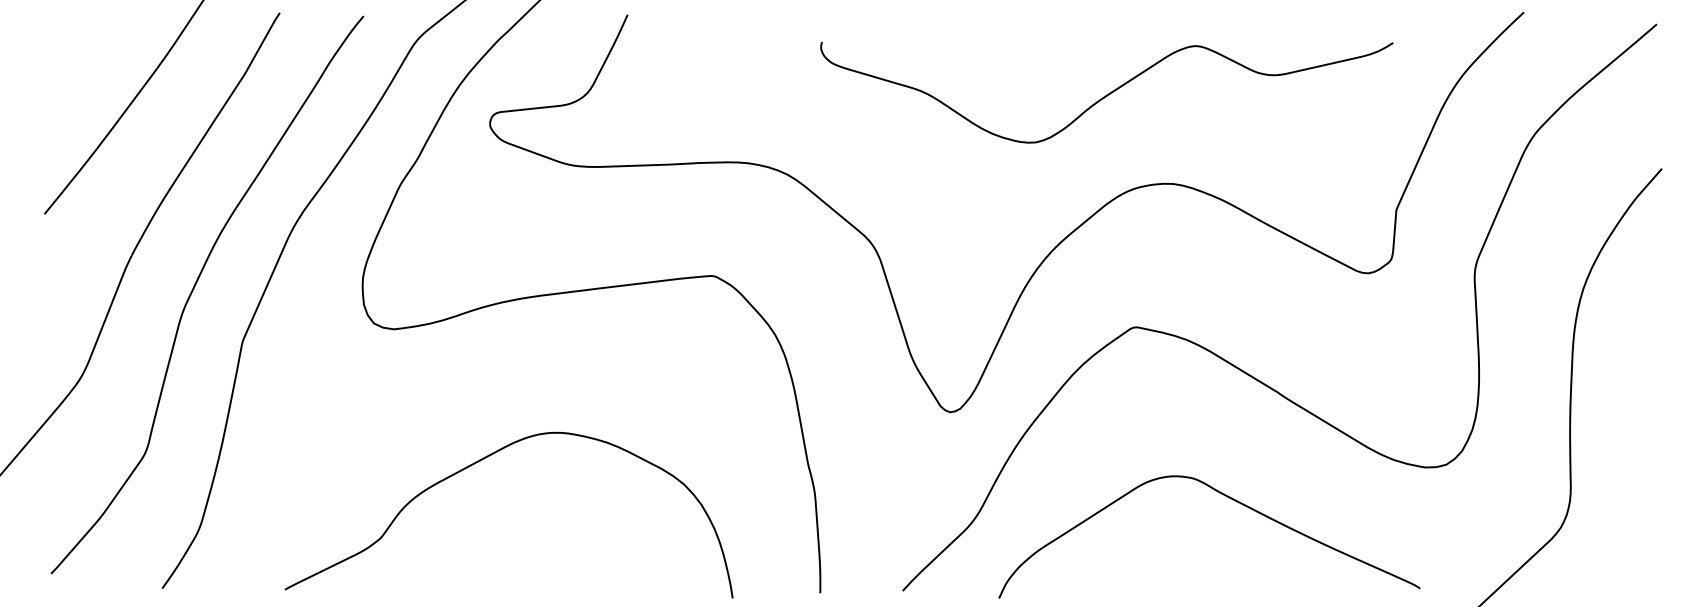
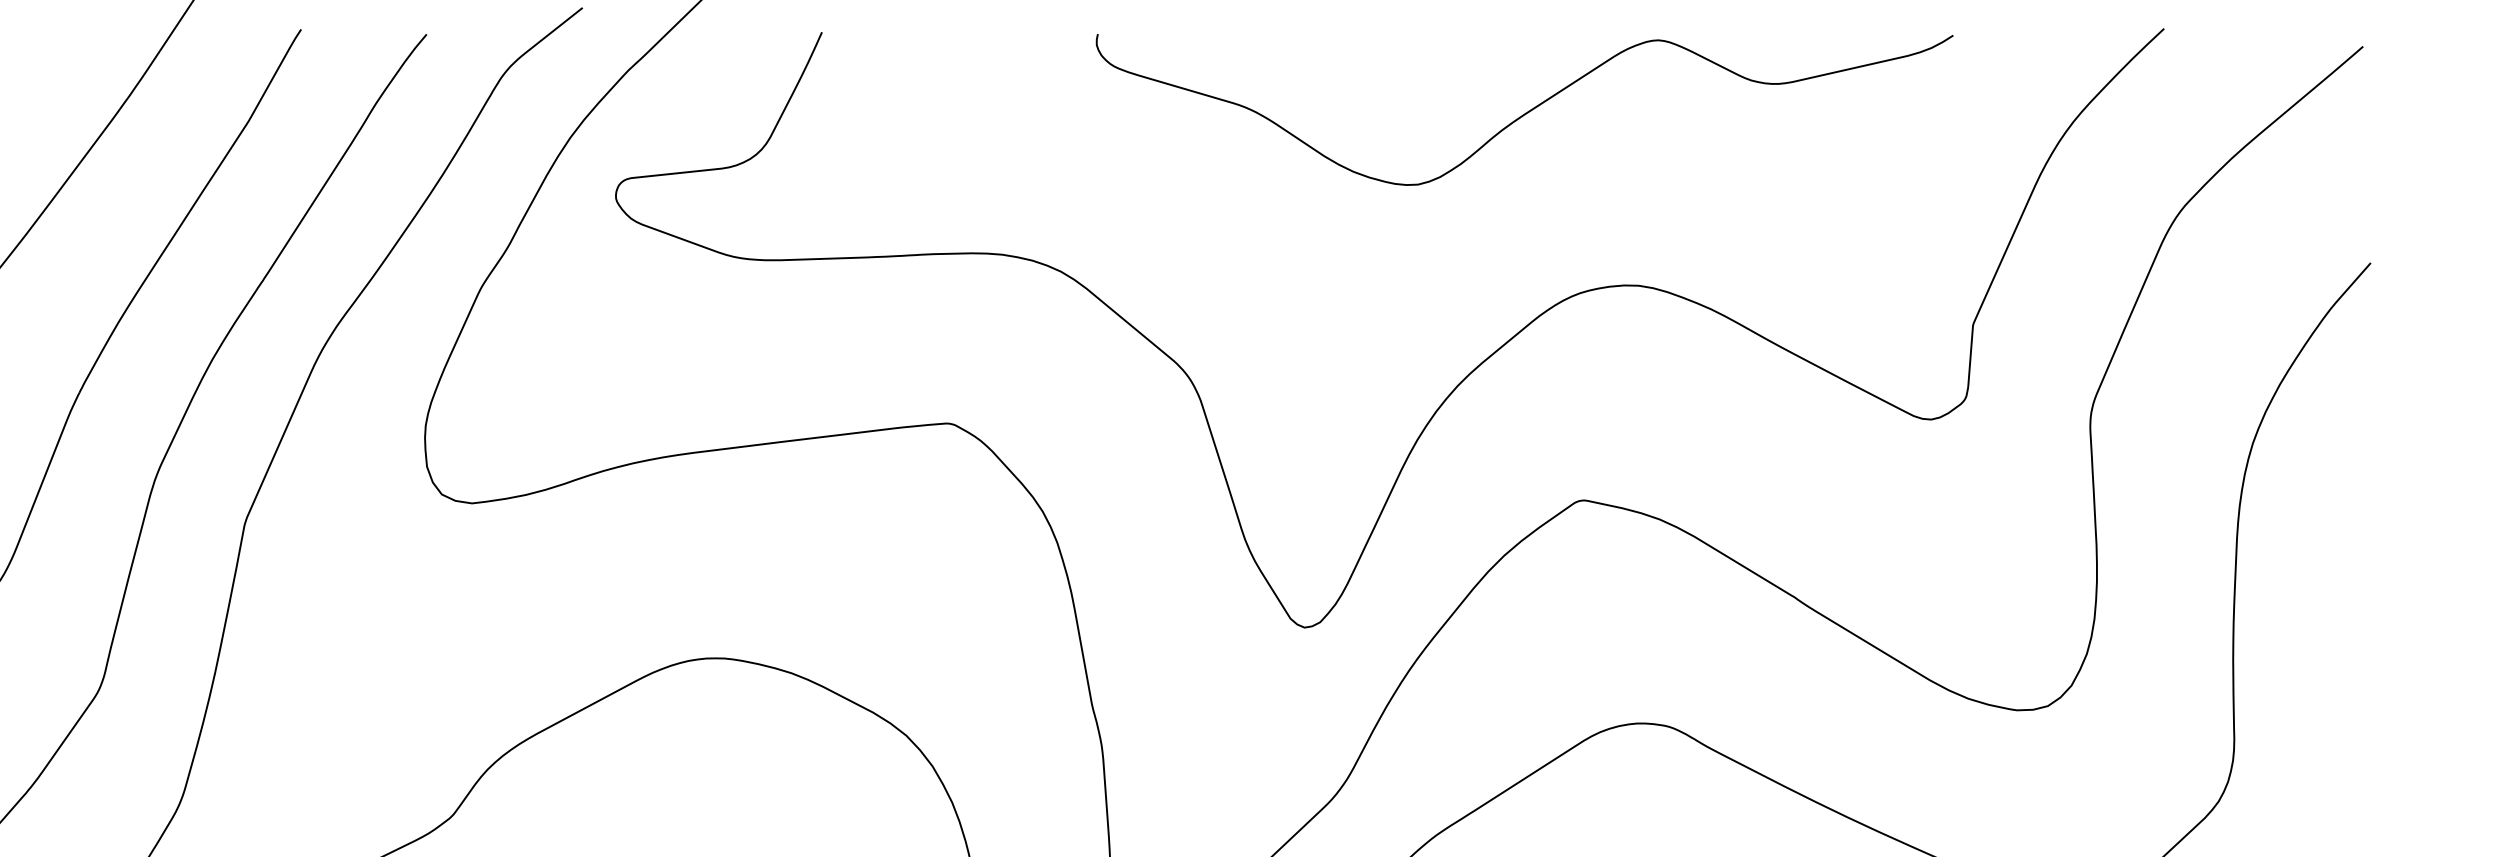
curve: (1106, 94) -> (1524, 112), moved

